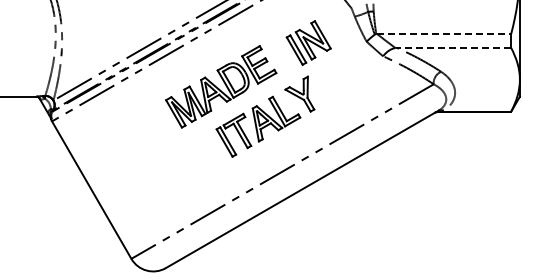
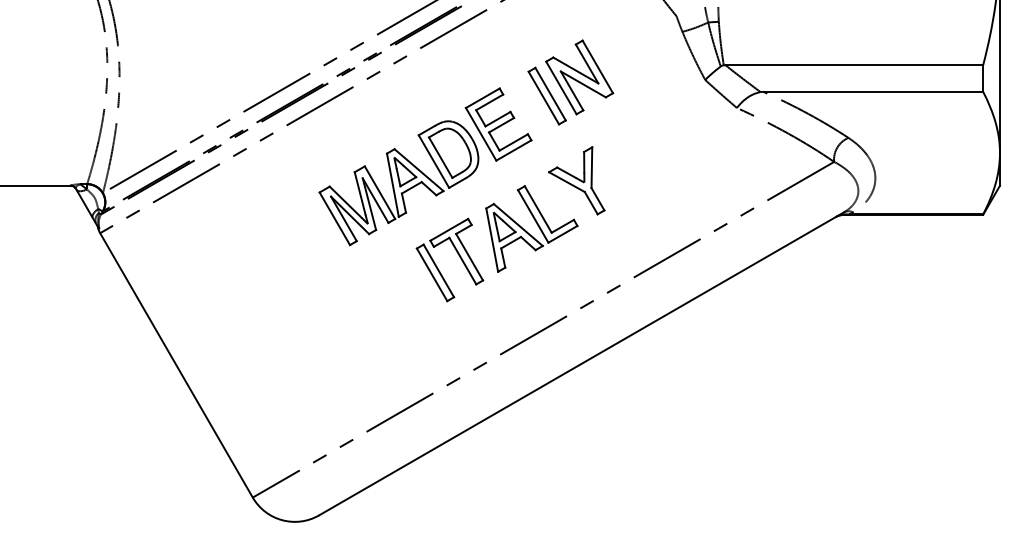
line: (444, 34) -> (854, 66), dashed -> solid
part: (308, 42) -> (570, 81), moved
line: (453, 47) -> (872, 91), dashed -> solid

